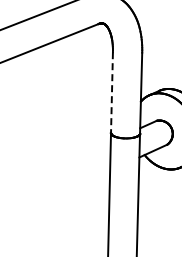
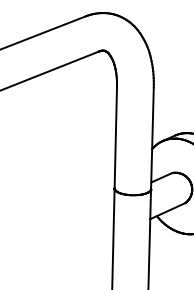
line: (111, 93) -> (115, 138), dashed -> solid

